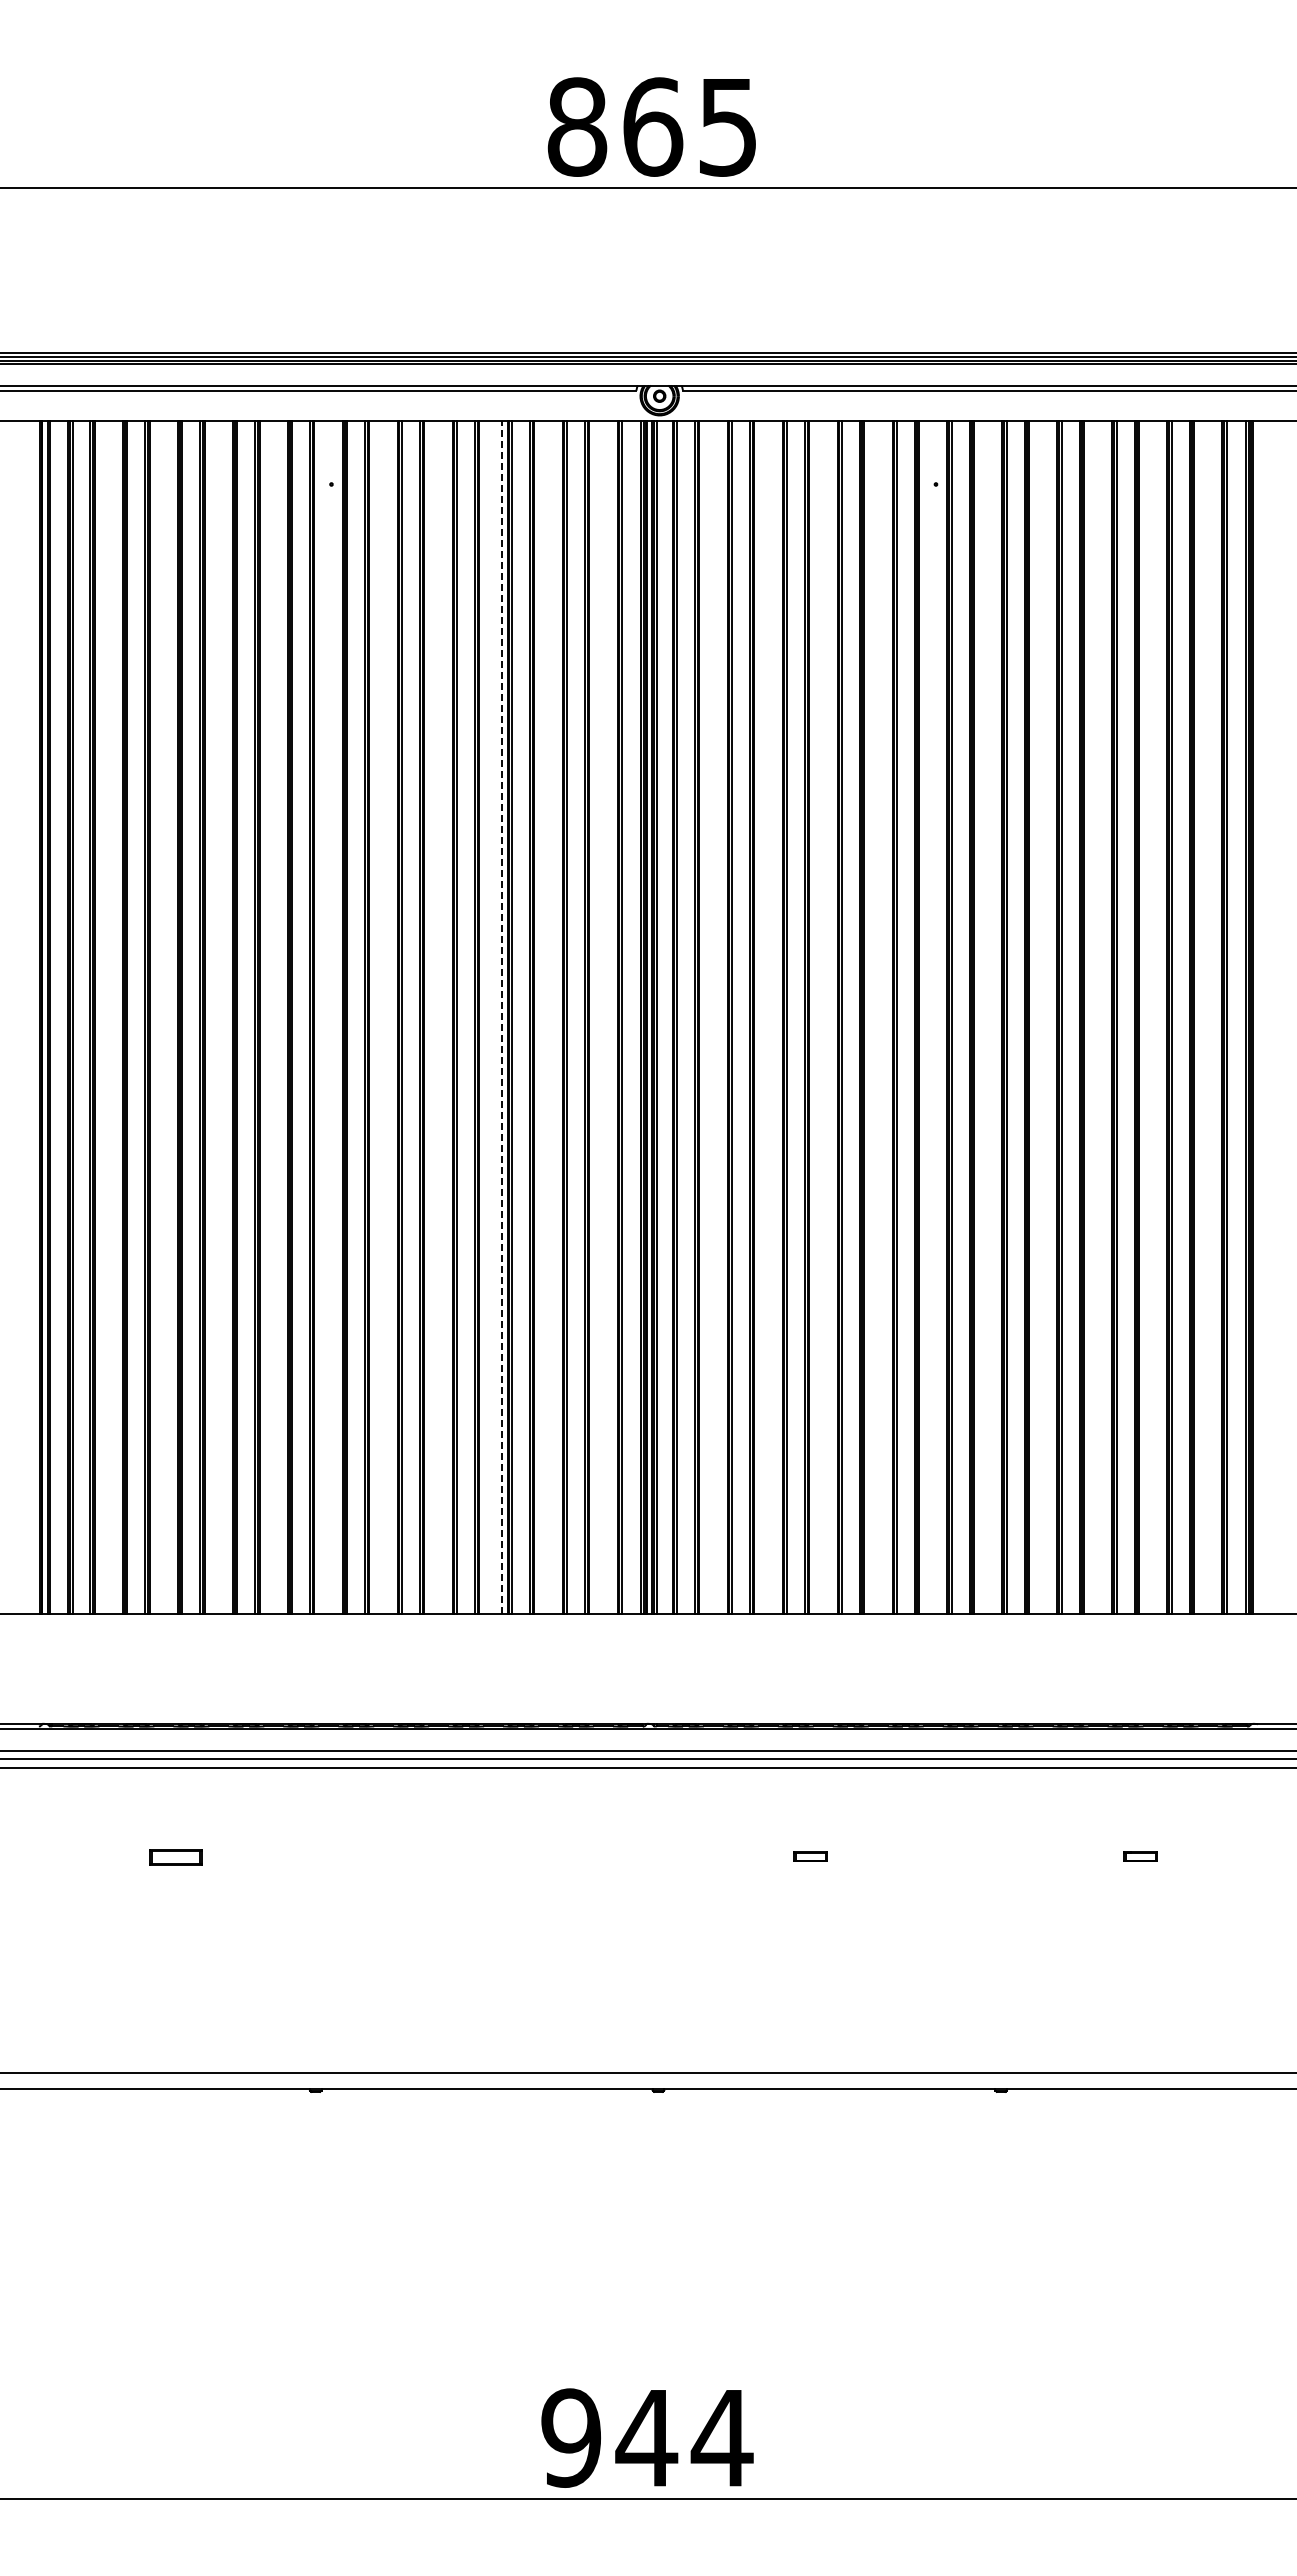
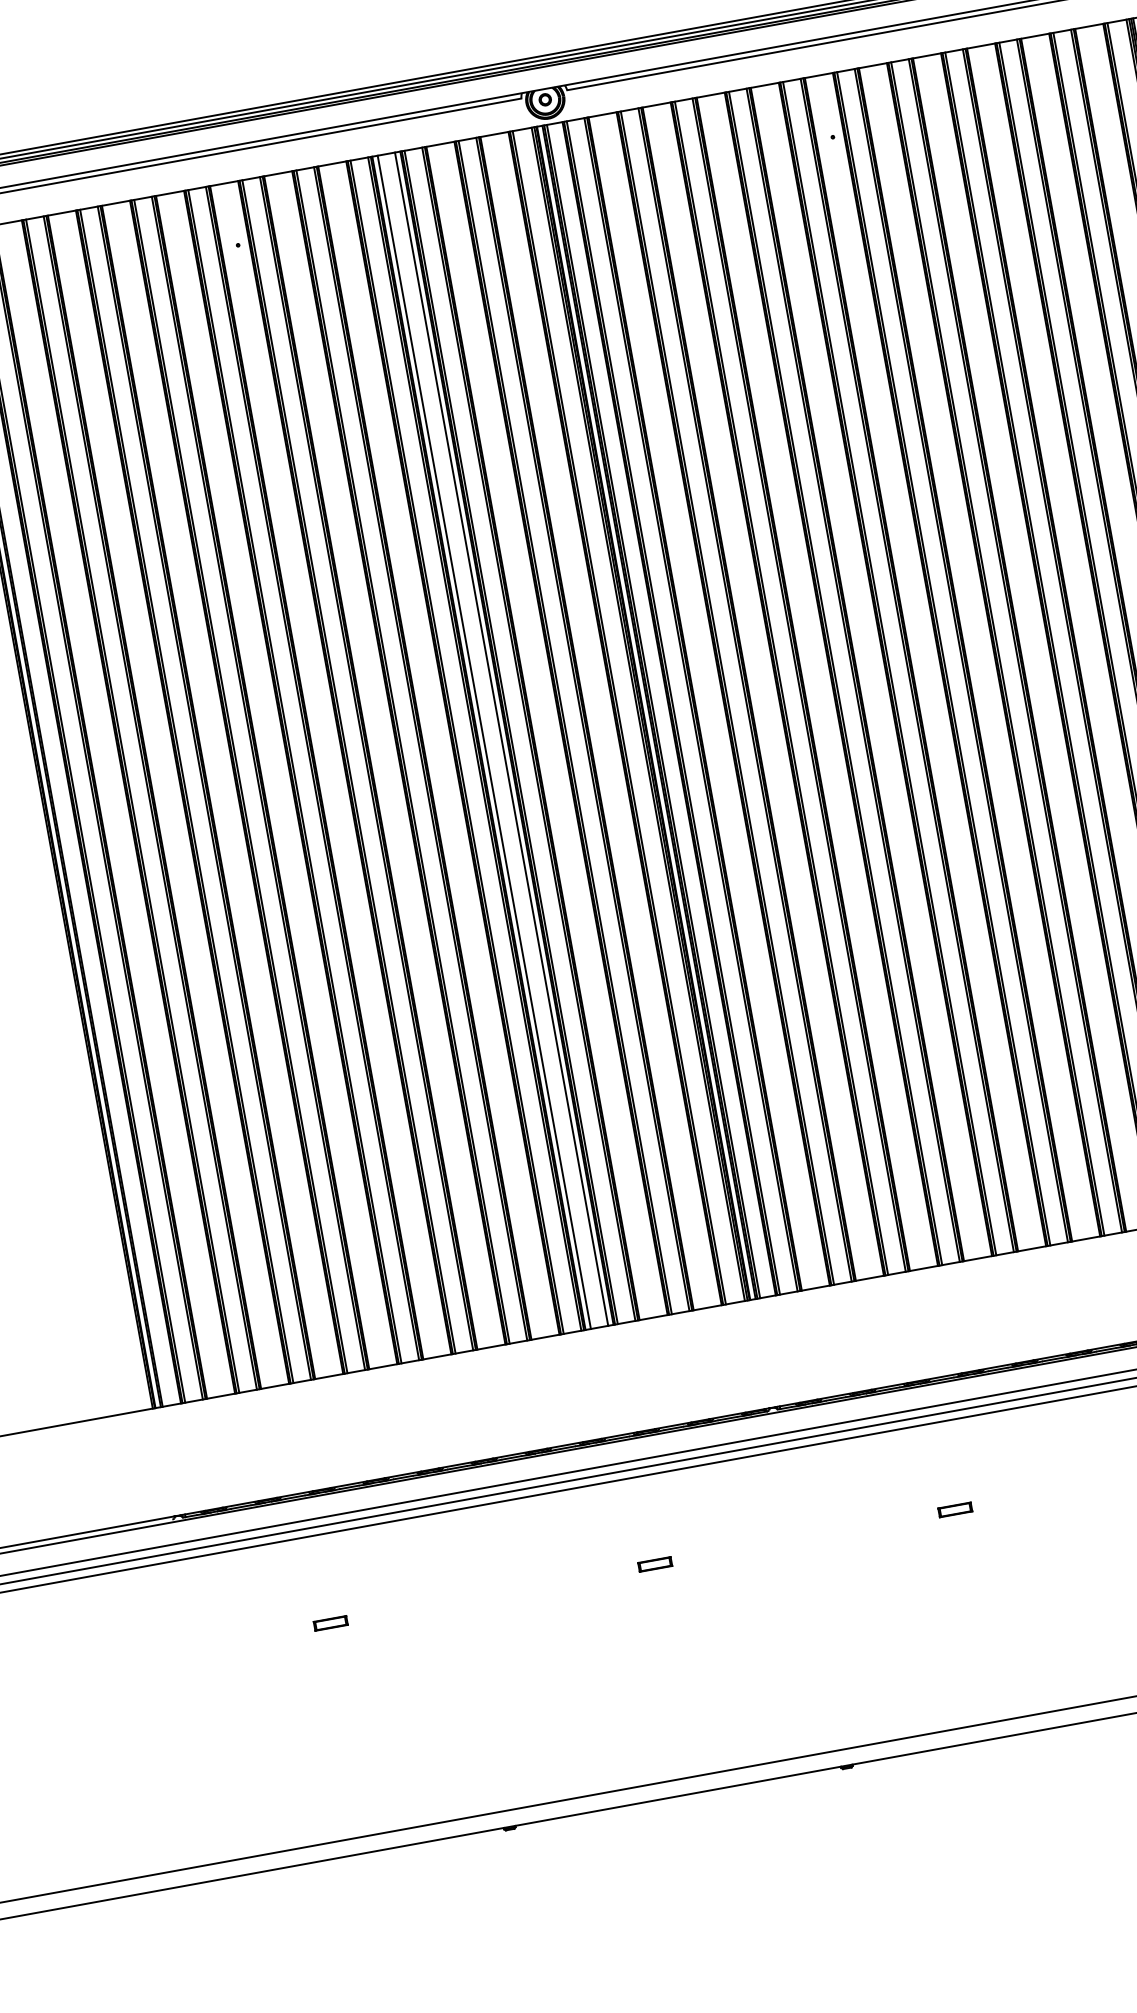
line: (484, 1017) -> (484, 742), added
line: (502, 1017) -> (501, 739), dashed -> solid
part: (176, 1856) -> (330, 1622), size x0.62
part: (505, 1856) -> (654, 1564), added

